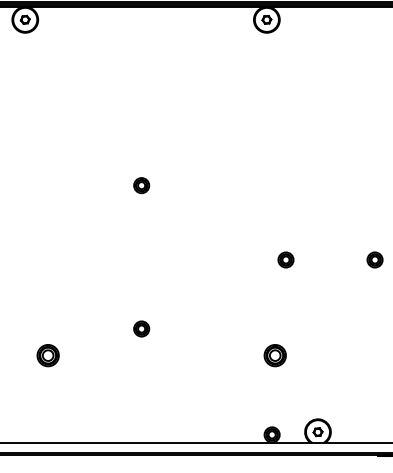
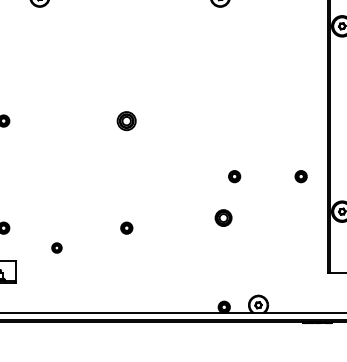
part: (141, 184) -> (126, 120), size x1.6
part: (47, 354) -> (56, 247), size x0.6
part: (275, 354) -> (223, 217), moved

